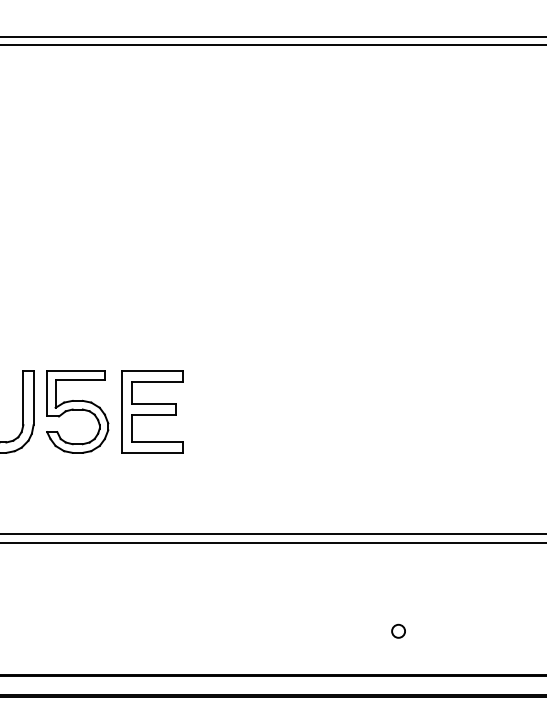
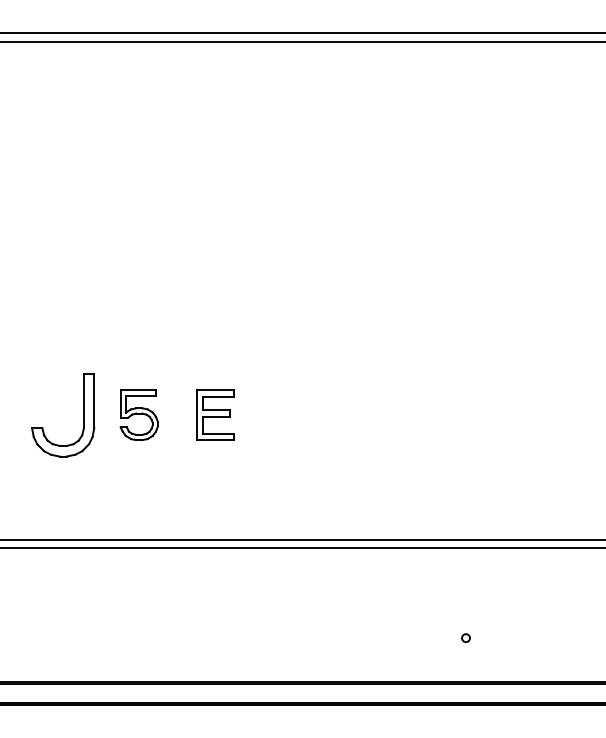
part: (77, 412) -> (139, 415), size x0.6
part: (151, 412) -> (214, 415), size x0.6
circle: (398, 630) -> (465, 637), size x0.6

